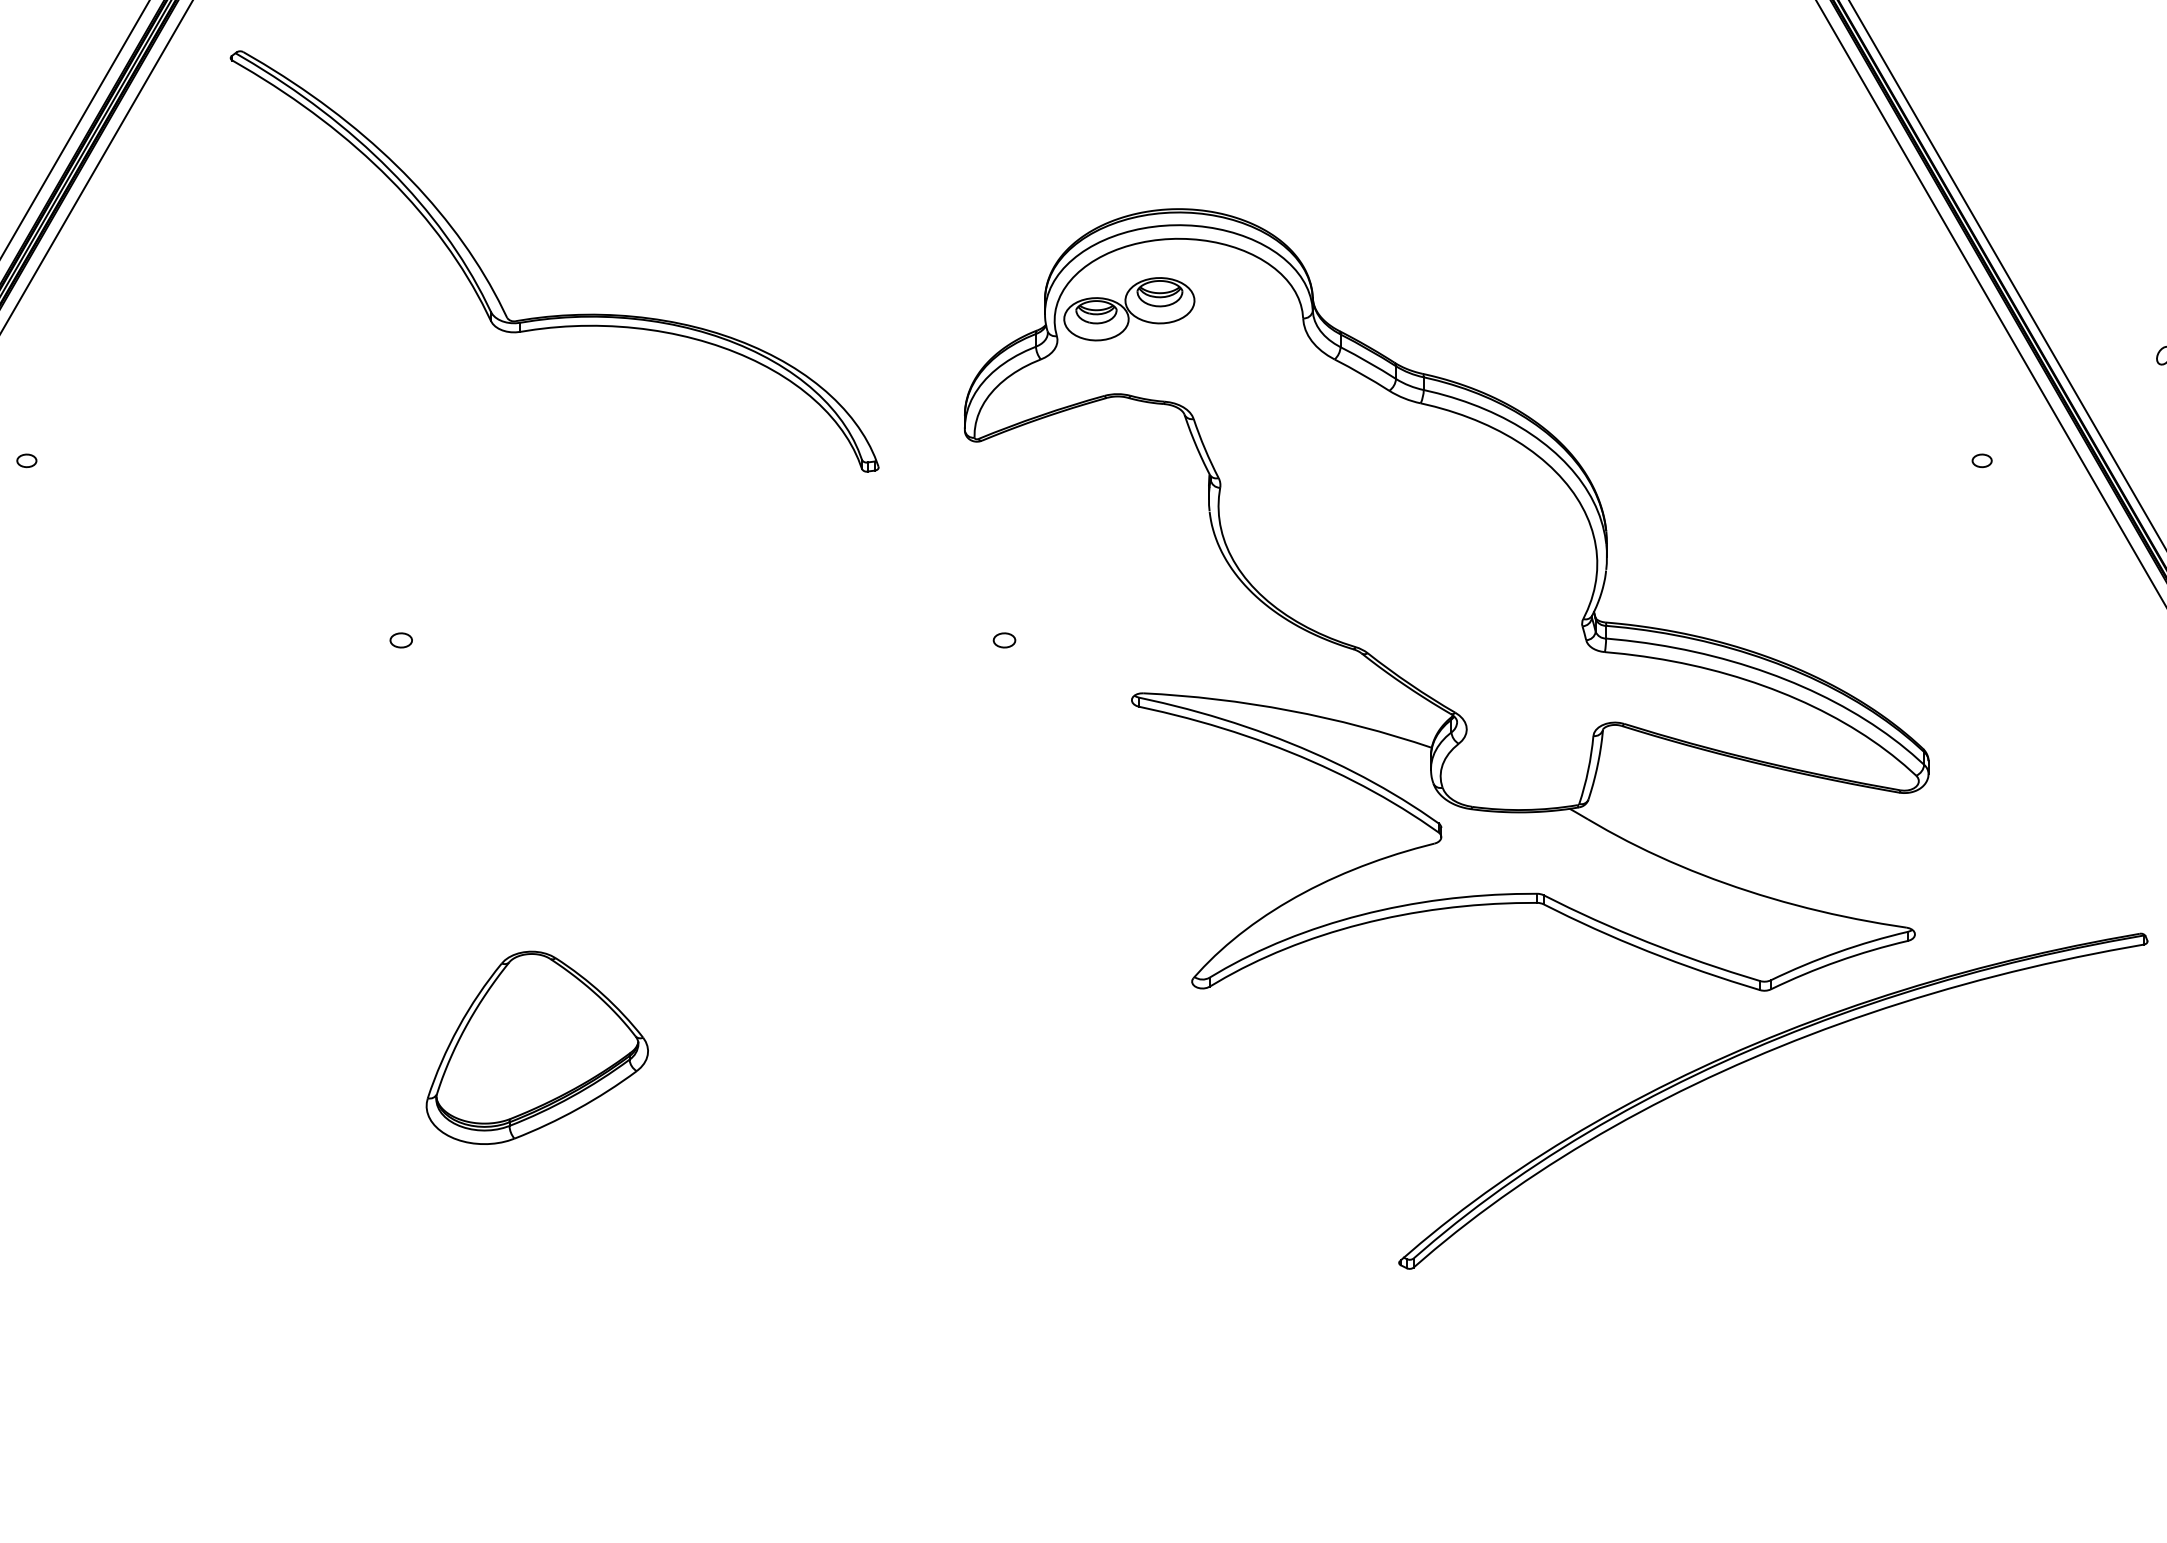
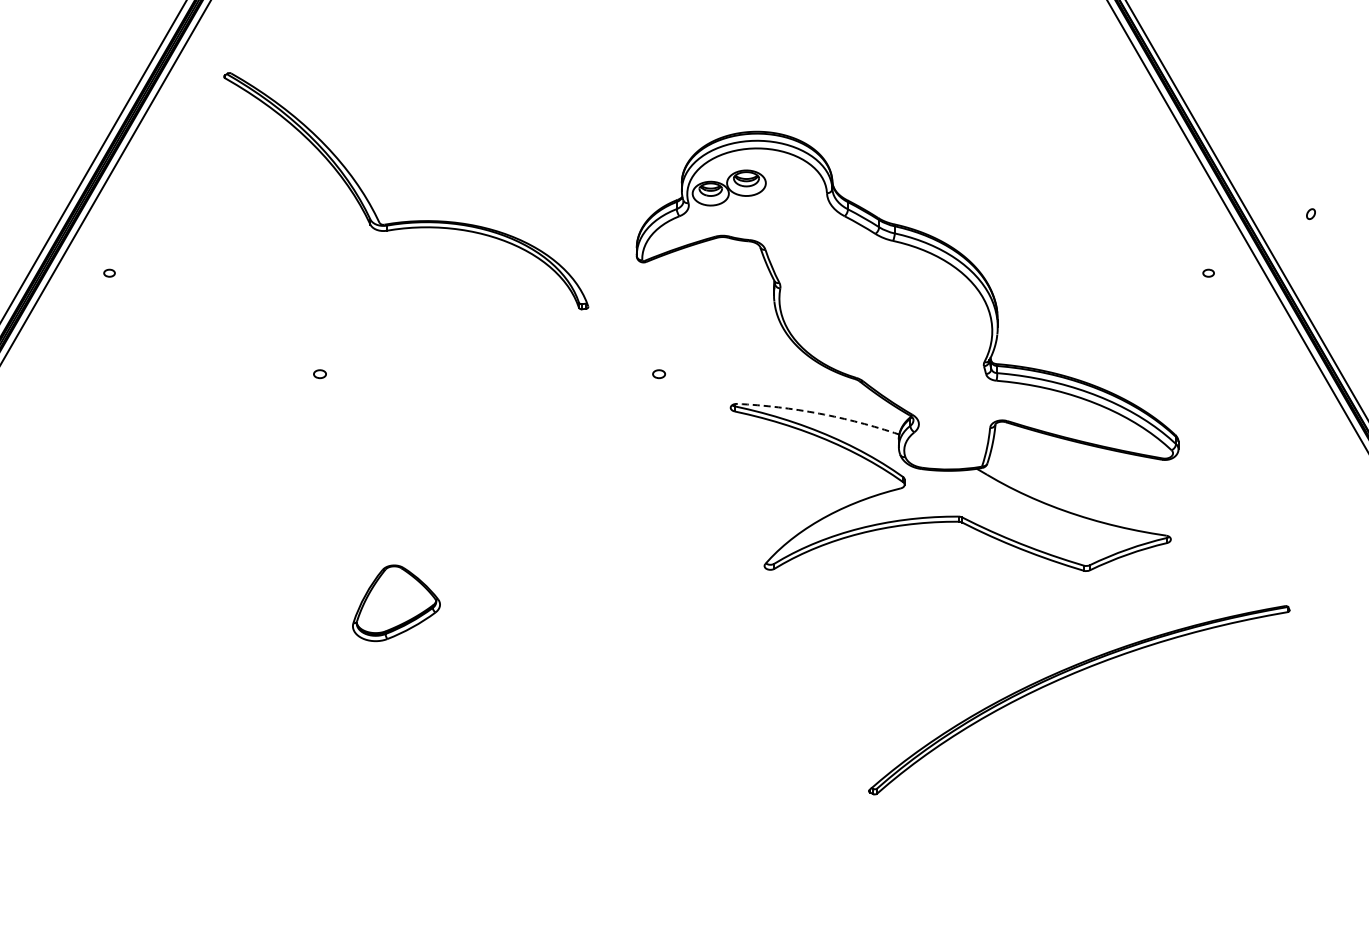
part: (558, 313) -> (408, 220), moved
arc: (1289, 710) -> (819, 413), solid -> dashed
part: (537, 1048) -> (396, 603), size x0.7
part: (1752, 1060) -> (1067, 677), moved

